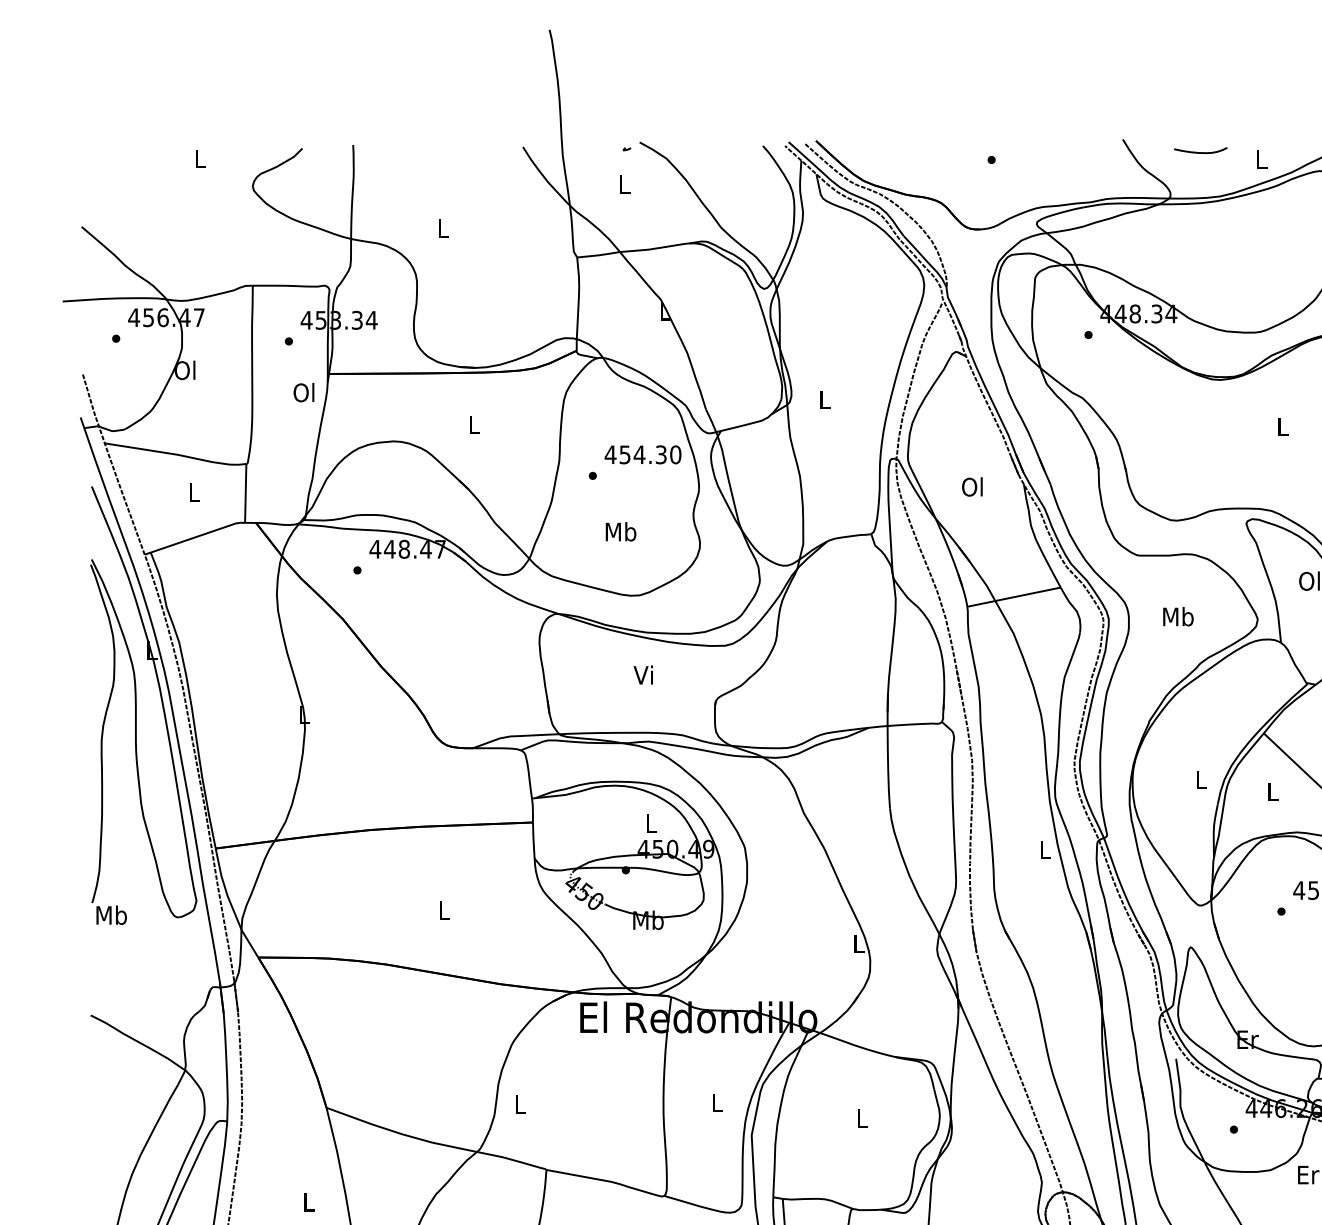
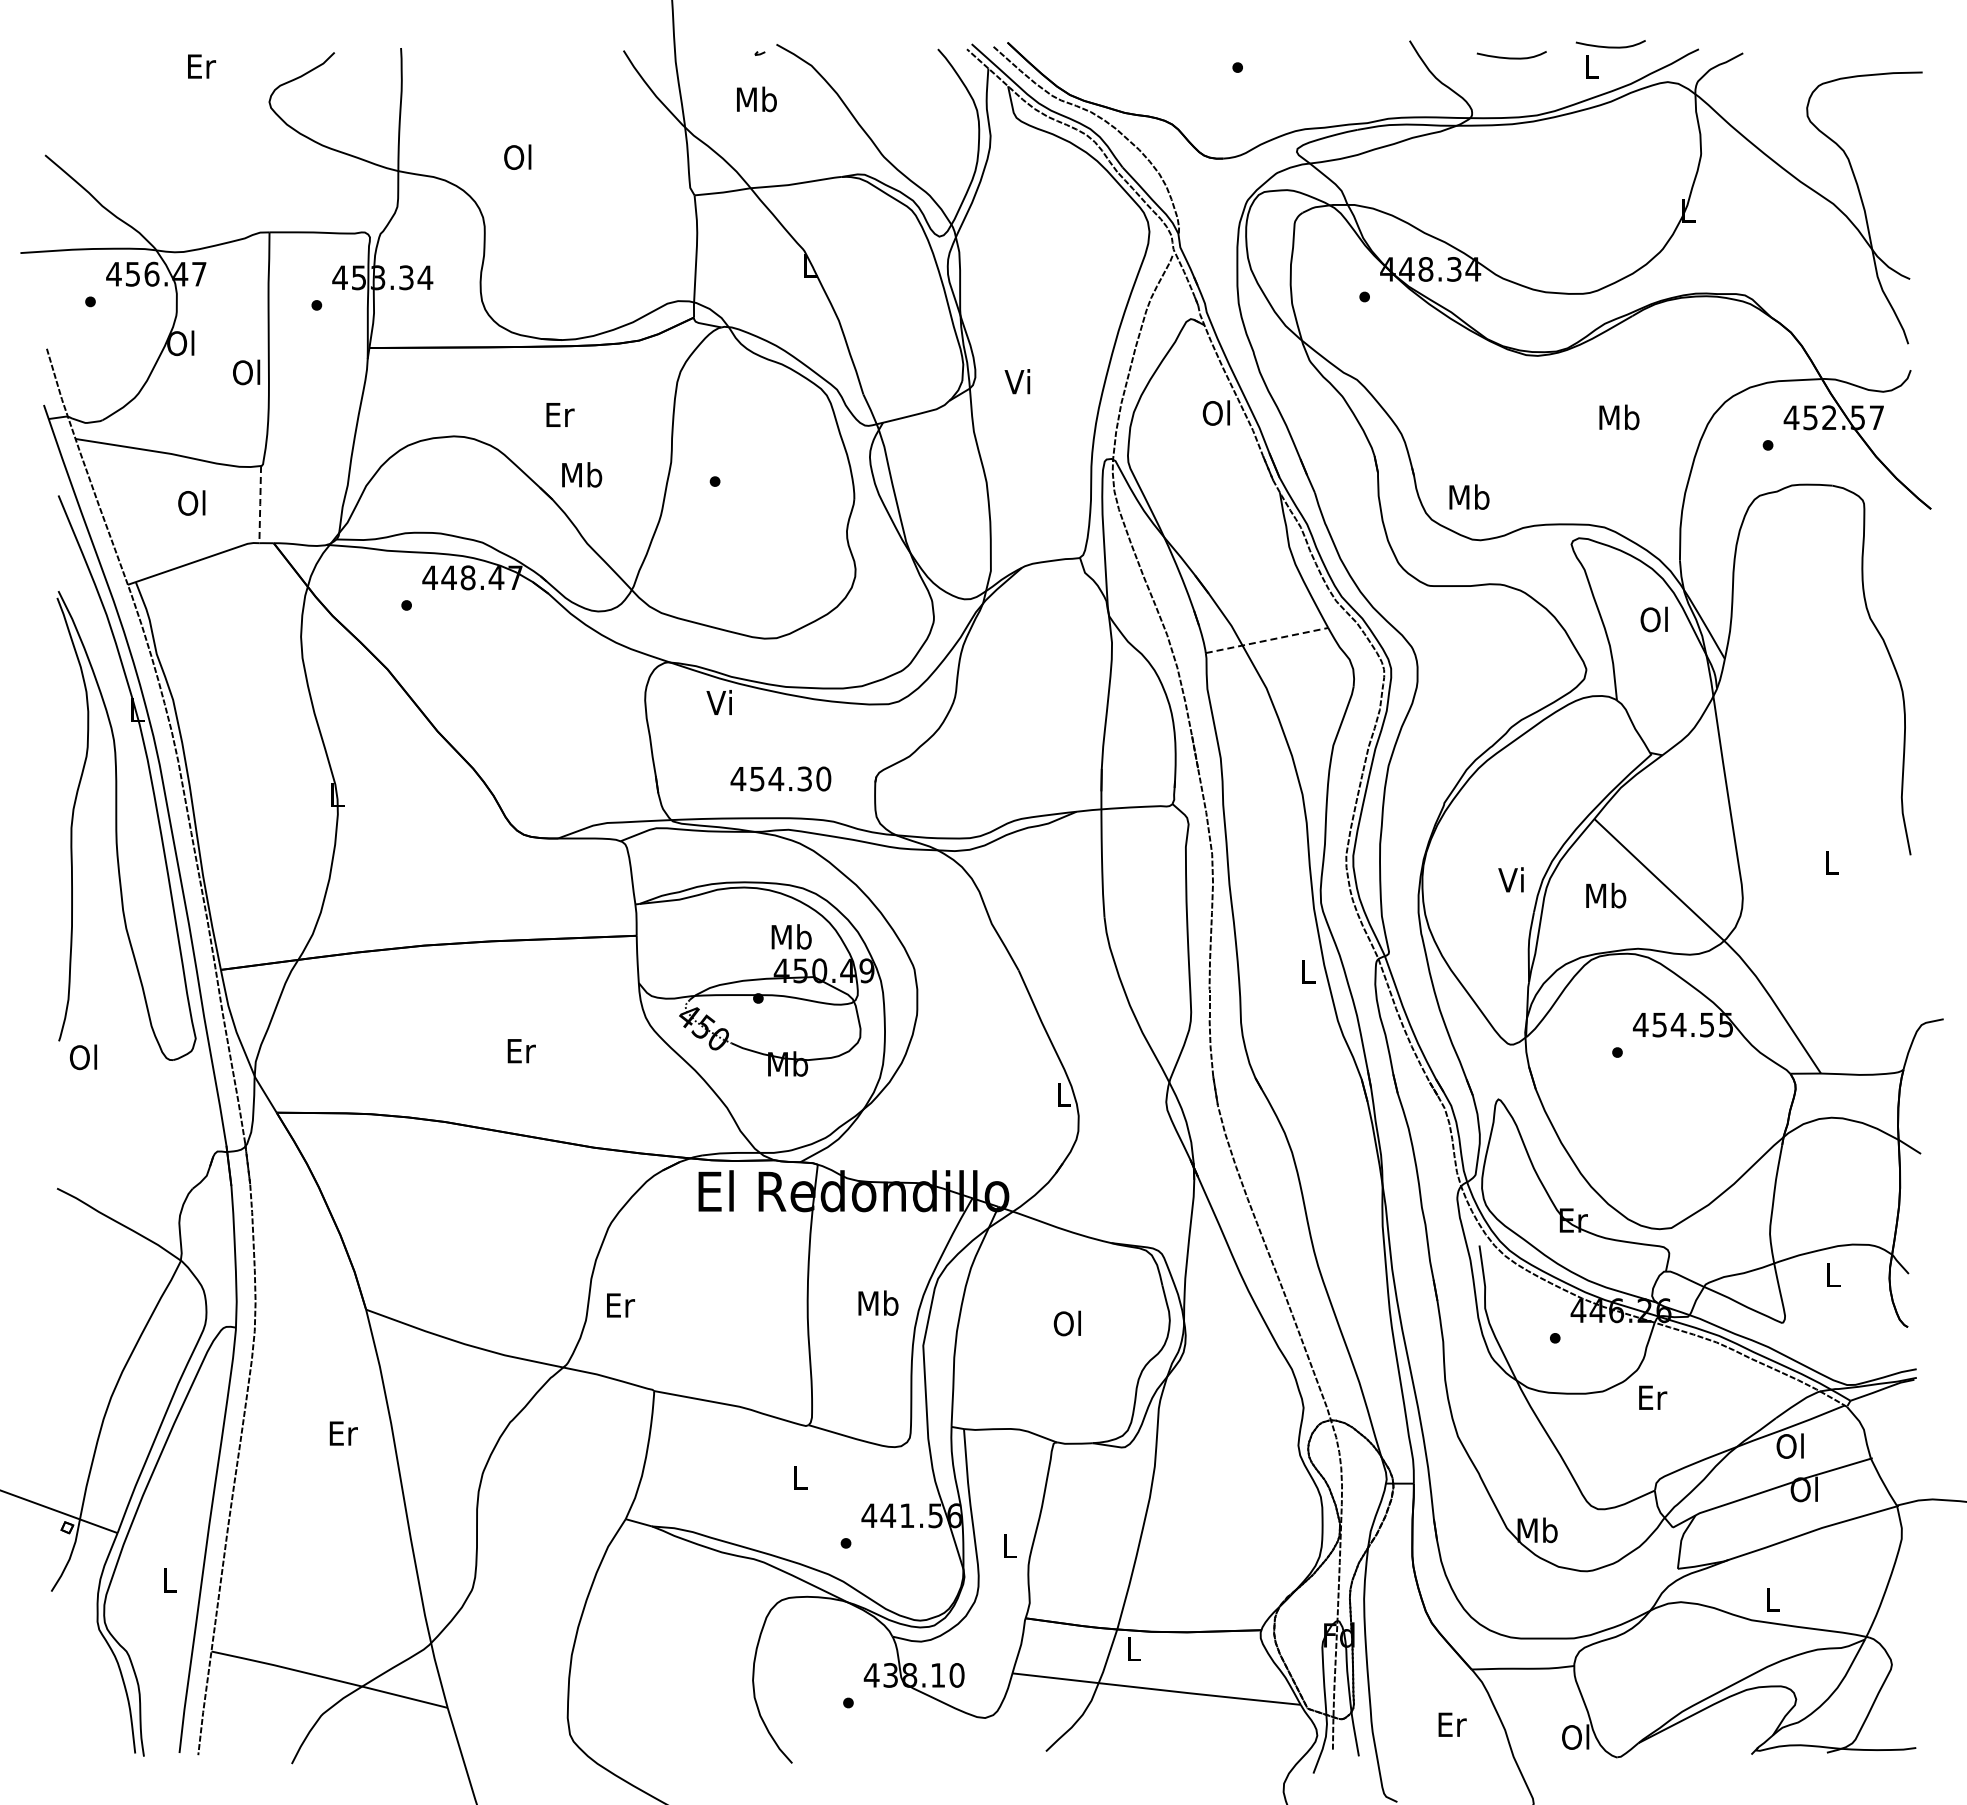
curve: (1276, 143) -> (1610, 46), added
text: (201, 159) -> (202, 66), L -> Er
text: (624, 184) -> (756, 99), L -> Mb
text: (442, 227) -> (517, 156), L -> Ol
text: (303, 392) -> (246, 372), moved
text: (823, 399) -> (1017, 381), L -> Vi
text: (474, 424) -> (560, 414), L -> Er
text: (1282, 426) -> (1619, 417), L -> Mb
text: (642, 454) -> (780, 778), moved
text: (971, 486) -> (1215, 412), moved
text: (193, 491) -> (191, 502), L -> Ol
line: (245, 493) -> (260, 504), solid -> dashed
text: (621, 531) -> (582, 474), moved
line: (1014, 597) -> (1267, 640), solid -> dashed
text: (1178, 616) -> (1469, 496), moved
text: (642, 674) -> (718, 702), moved
text: (1199, 779) -> (1510, 879), L -> Vi
text: (1273, 791) -> (1606, 895), L -> Mb
text: (651, 823) -> (791, 936), L -> Mb
text: (445, 910) -> (521, 1051), L -> Er
text: (111, 915) -> (84, 1057), Mb -> Ol
text: (717, 1102) -> (878, 1302), L -> Mb
text: (521, 1104) -> (621, 1305), L -> Er
text: (860, 1118) -> (1066, 1323), L -> Ol
text: (309, 1202) -> (343, 1433), L -> Er

